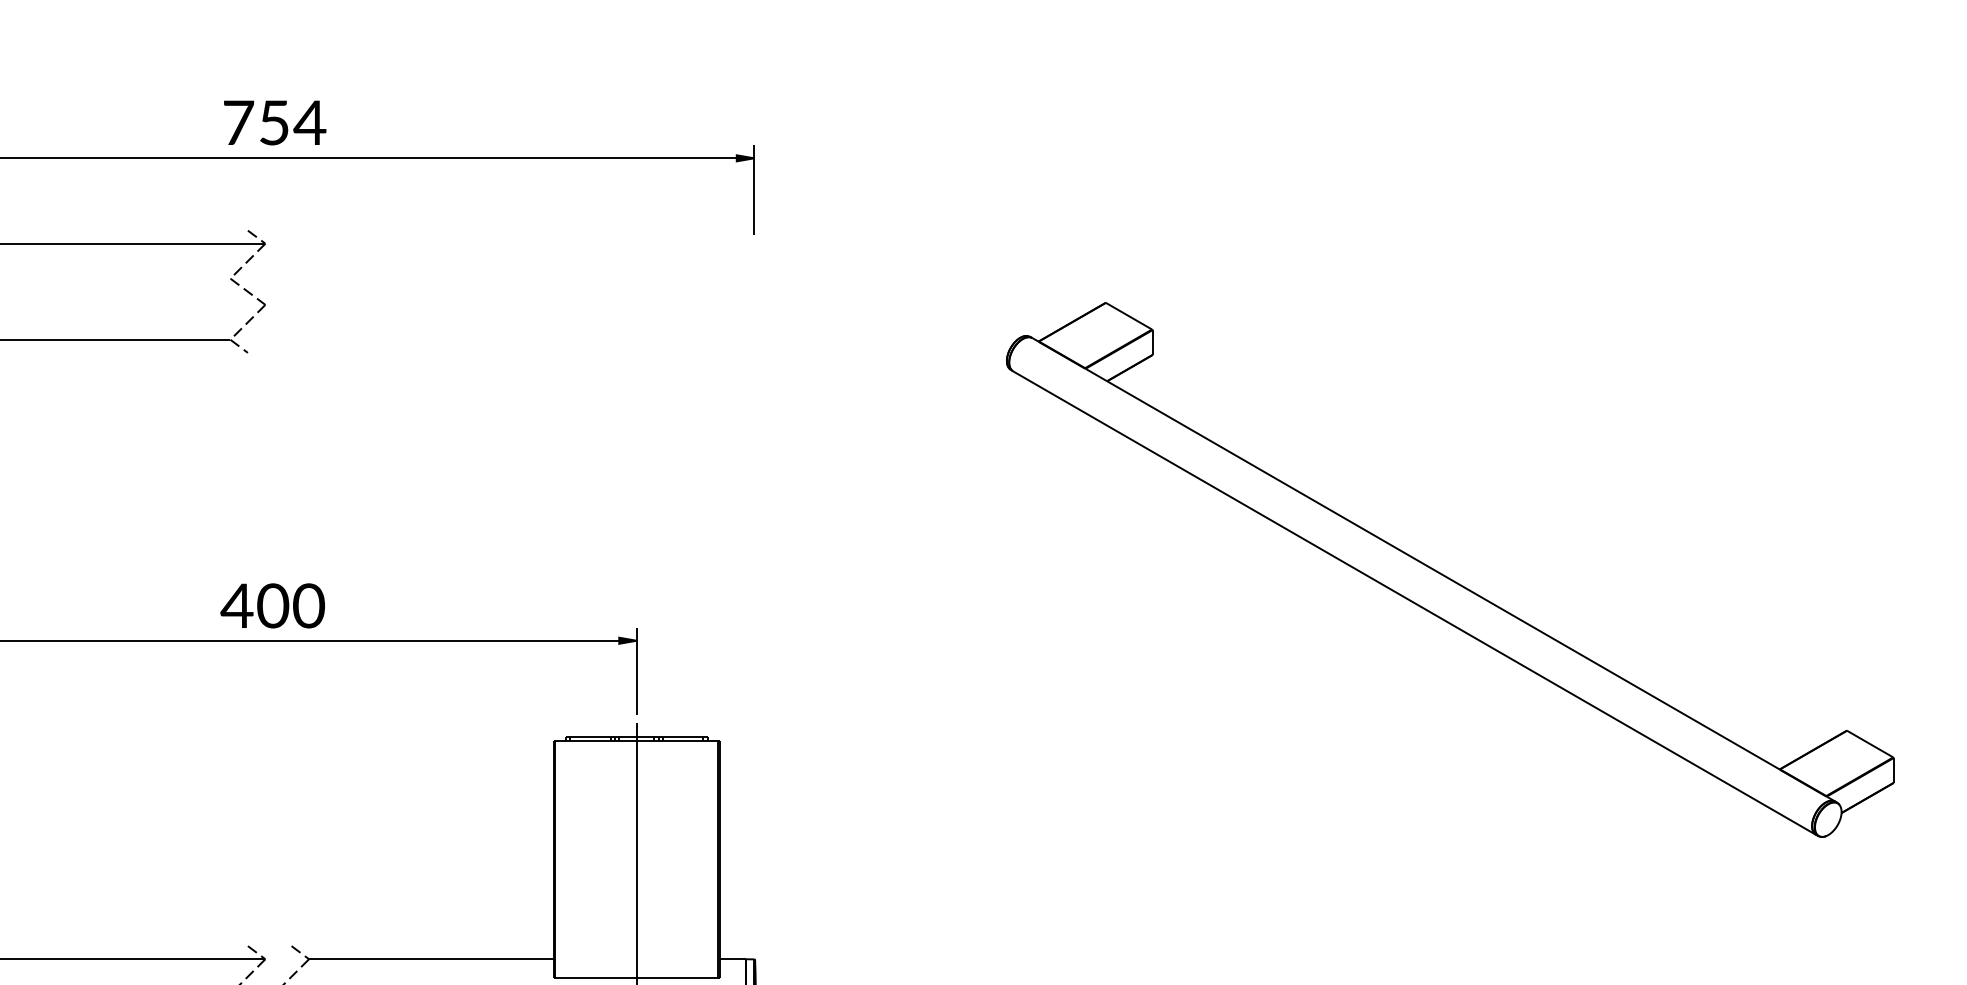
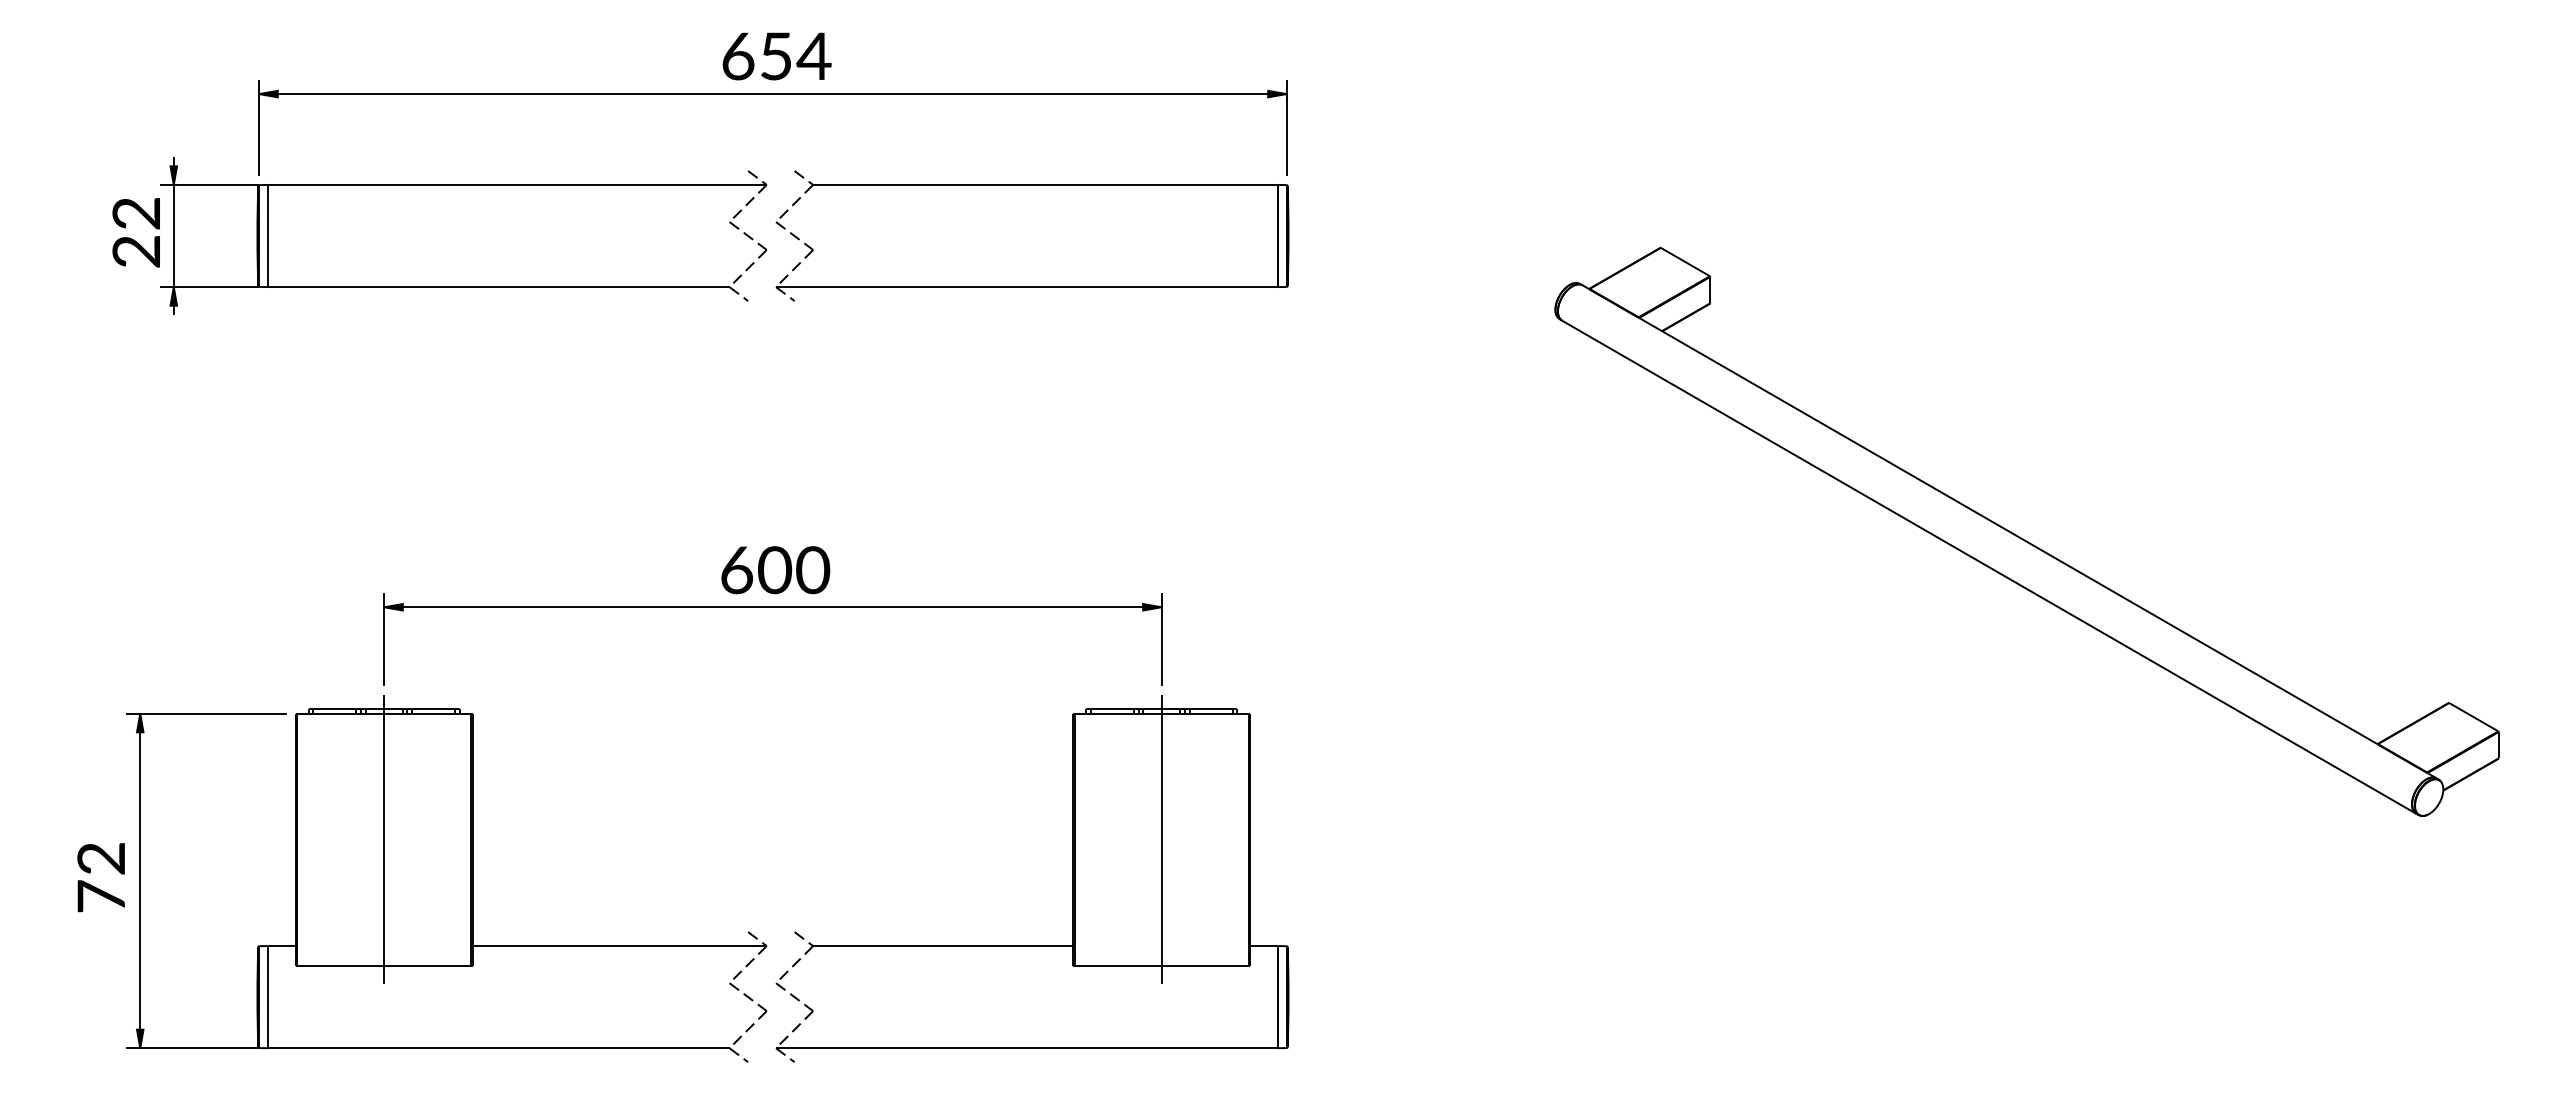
text: (238, 122) -> (738, 56), 754 -> 654
part: (515, 244) -> (1032, 185), added
text: (236, 606) -> (736, 570), 400 -> 600

